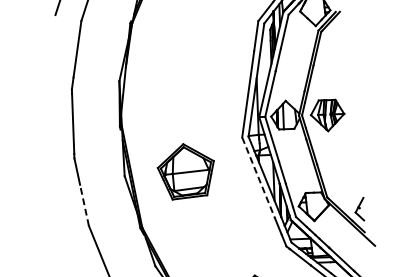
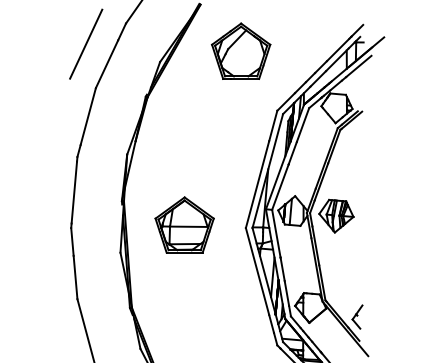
part: (186, 170) -> (184, 224), moved
line: (258, 177) -> (257, 271), dashed -> solid
line: (84, 205) -> (75, 277), dashed -> solid

